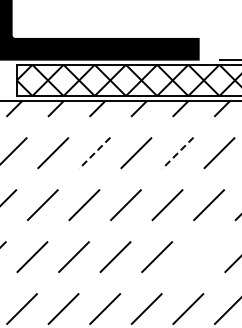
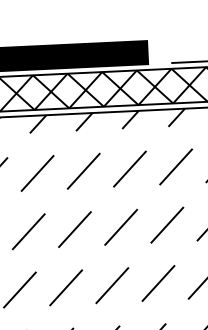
line: (94, 153) -> (37, 173), dashed -> solid
line: (177, 153) -> (129, 169), dashed -> solid
line: (198, 257) -> (158, 283), added

